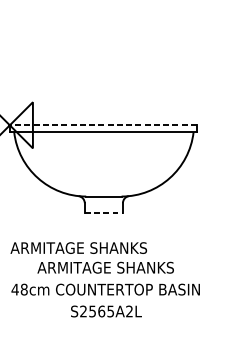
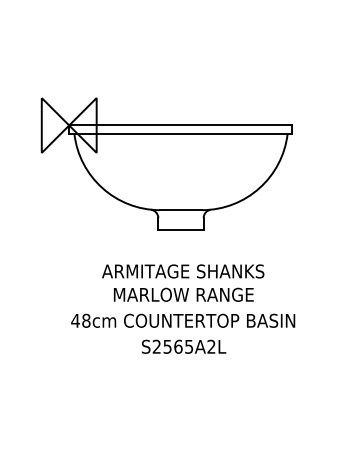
line: (102, 125) -> (179, 125), dashed -> solid
line: (104, 212) -> (181, 229), dashed -> solid
text: (79, 248) -> (183, 271), moved
text: (105, 267) -> (183, 294), ARMITAGE SHANKS -> MARLOW RANGE

